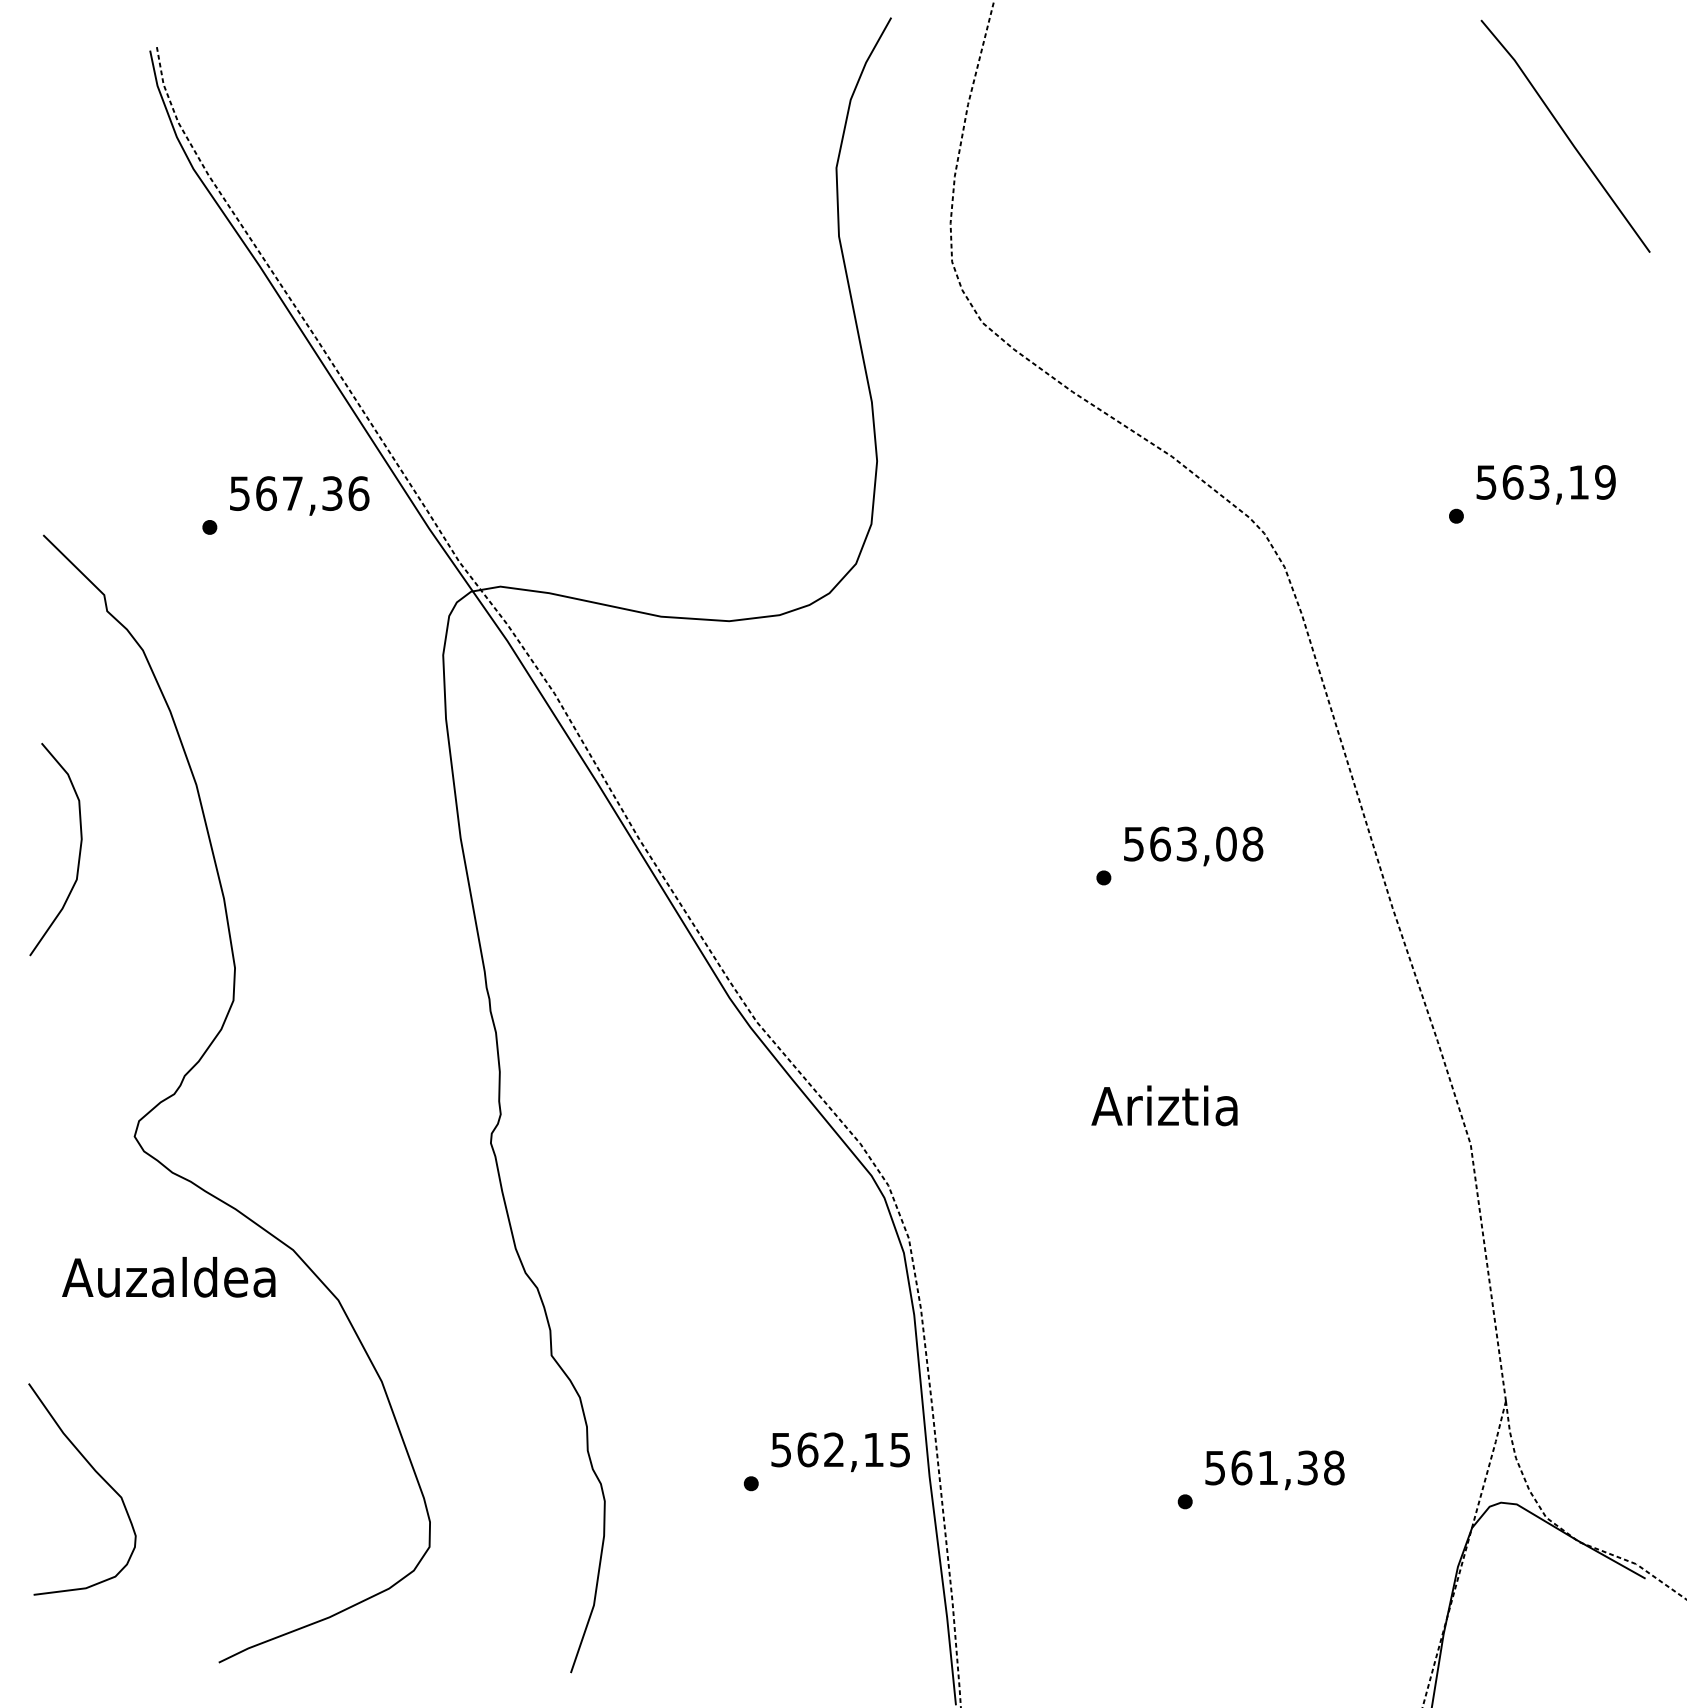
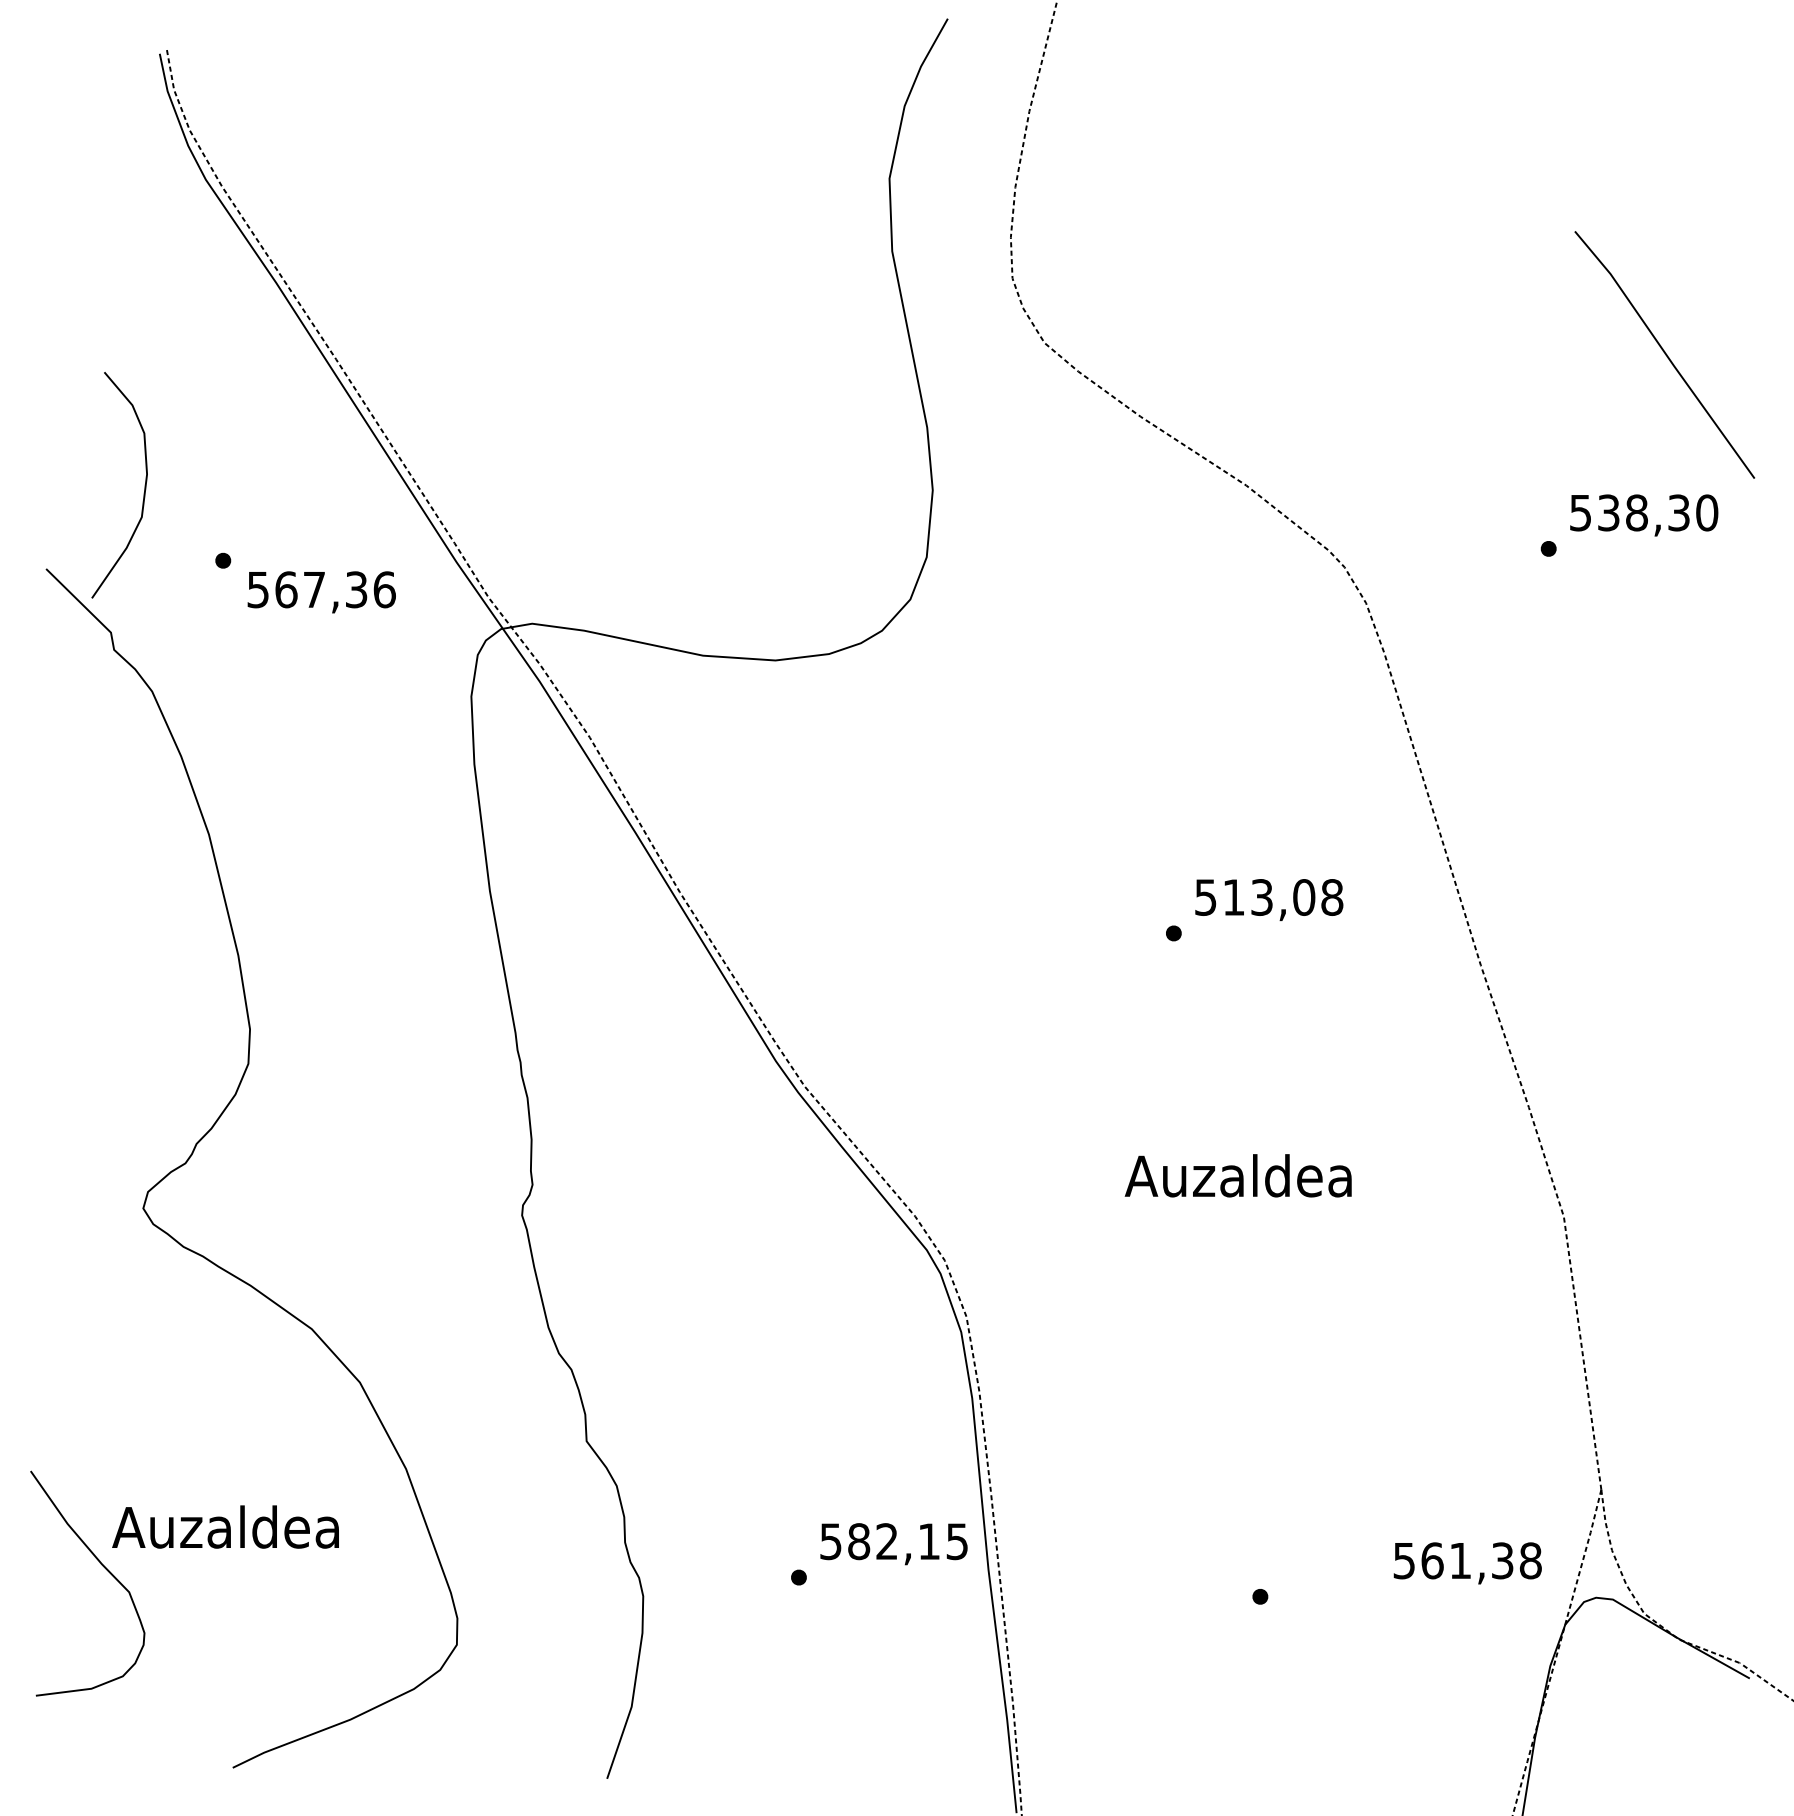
line: (1565, 134) -> (1664, 353), moved
text: (1559, 482) -> (1658, 512), 563,19 -> 538,30
text: (299, 496) -> (321, 592), moved
text: (1160, 844) -> (1234, 897), 563,08 -> 513,08
curve: (79, 849) -> (144, 485), moved
text: (1163, 1105) -> (1237, 1175), Ariztia -> Auzaldea
text: (168, 1276) -> (225, 1526), moved
text: (808, 1449) -> (859, 1541), 562,15 -> 582,15
text: (1274, 1470) -> (1467, 1563), moved

